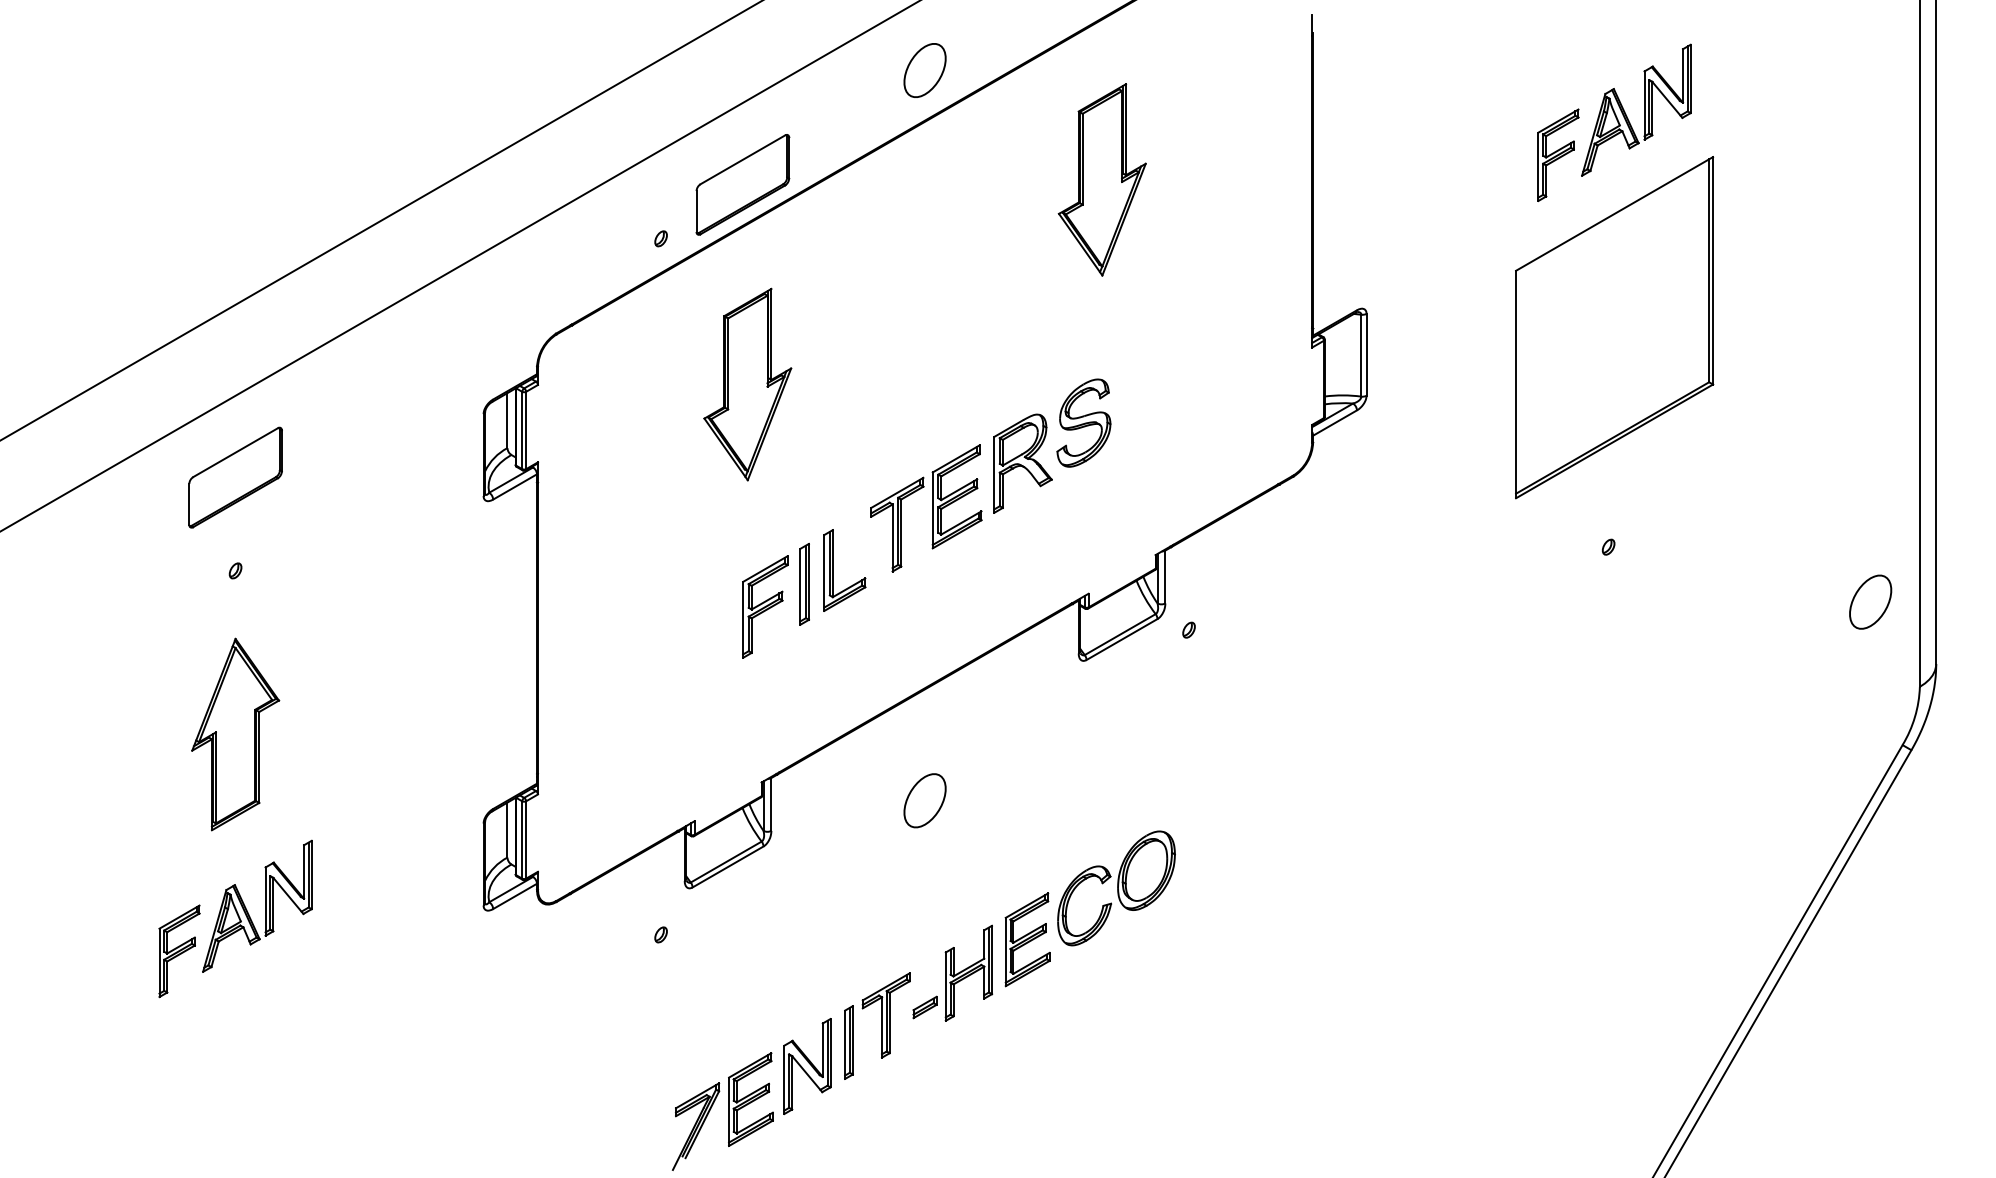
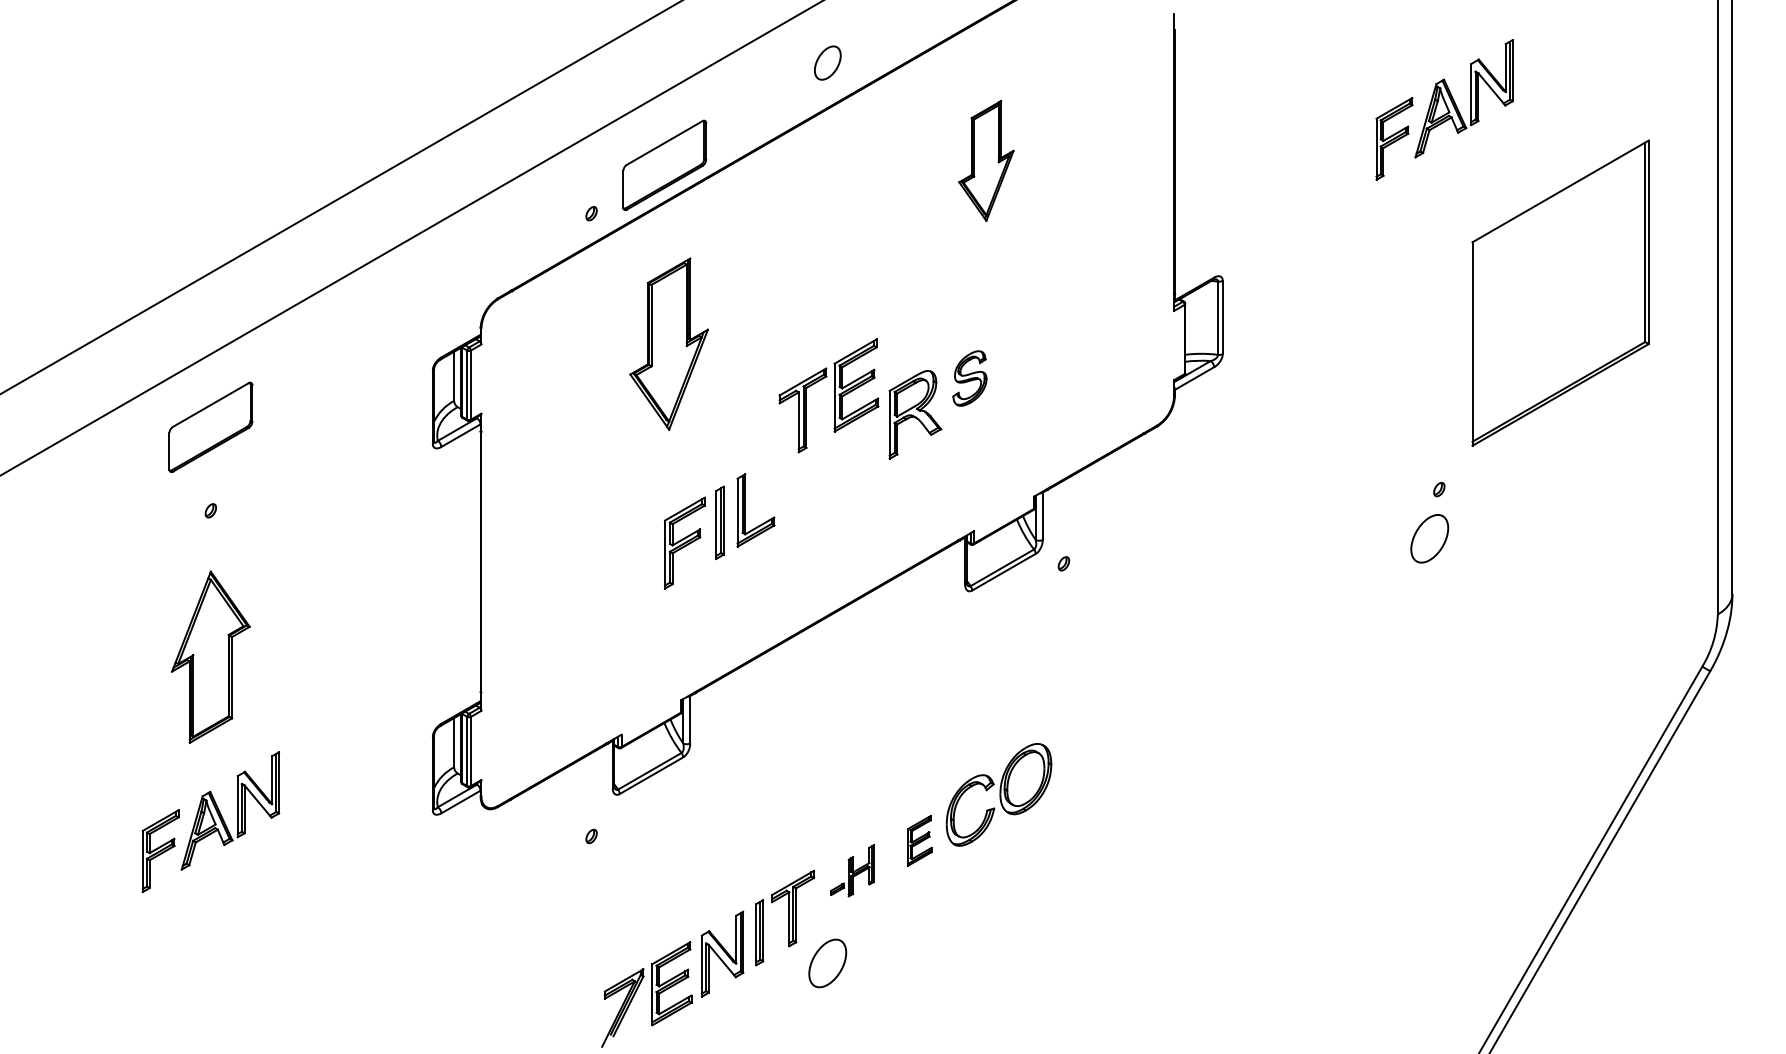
part: (924, 69) -> (827, 62), size x0.7
part: (1102, 179) -> (986, 160), size x0.7
part: (1614, 326) -> (1560, 292), moved
part: (1083, 423) -> (969, 378), size x0.7
part: (925, 507) -> (828, 395), moved
part: (1870, 601) -> (1429, 538), moved
part: (924, 800) -> (827, 963), moved
part: (1027, 939) -> (919, 840), size x0.6
part: (952, 972) -> (852, 870), size x0.6

